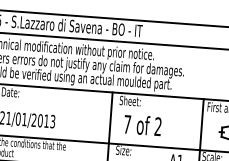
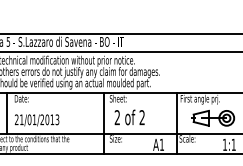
text: (126, 124) -> (116, 117), 7 -> 2

